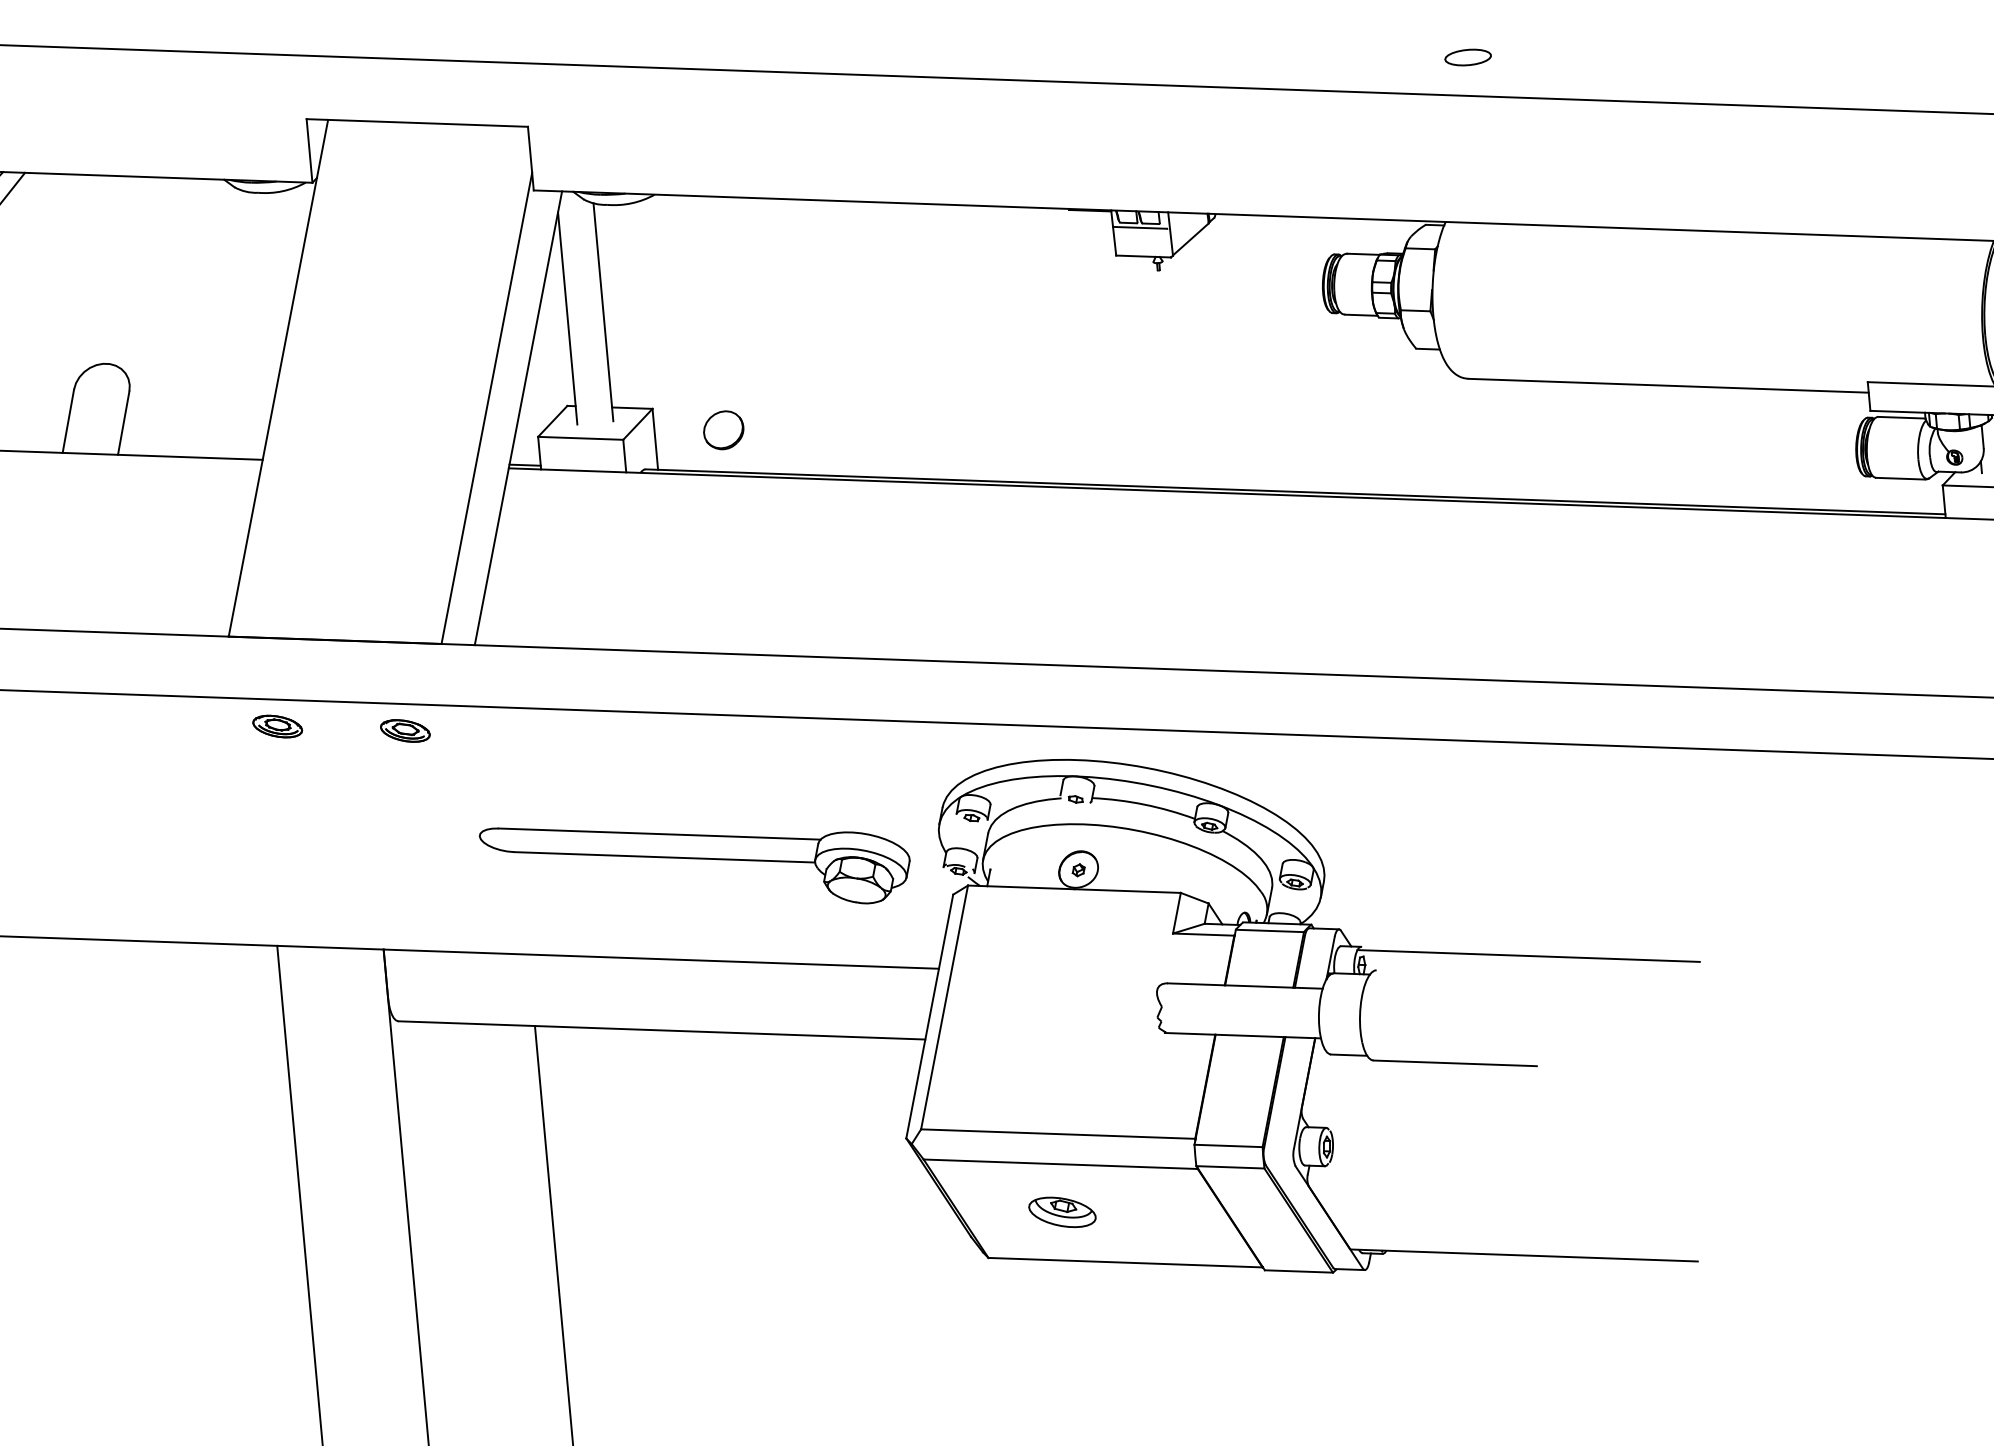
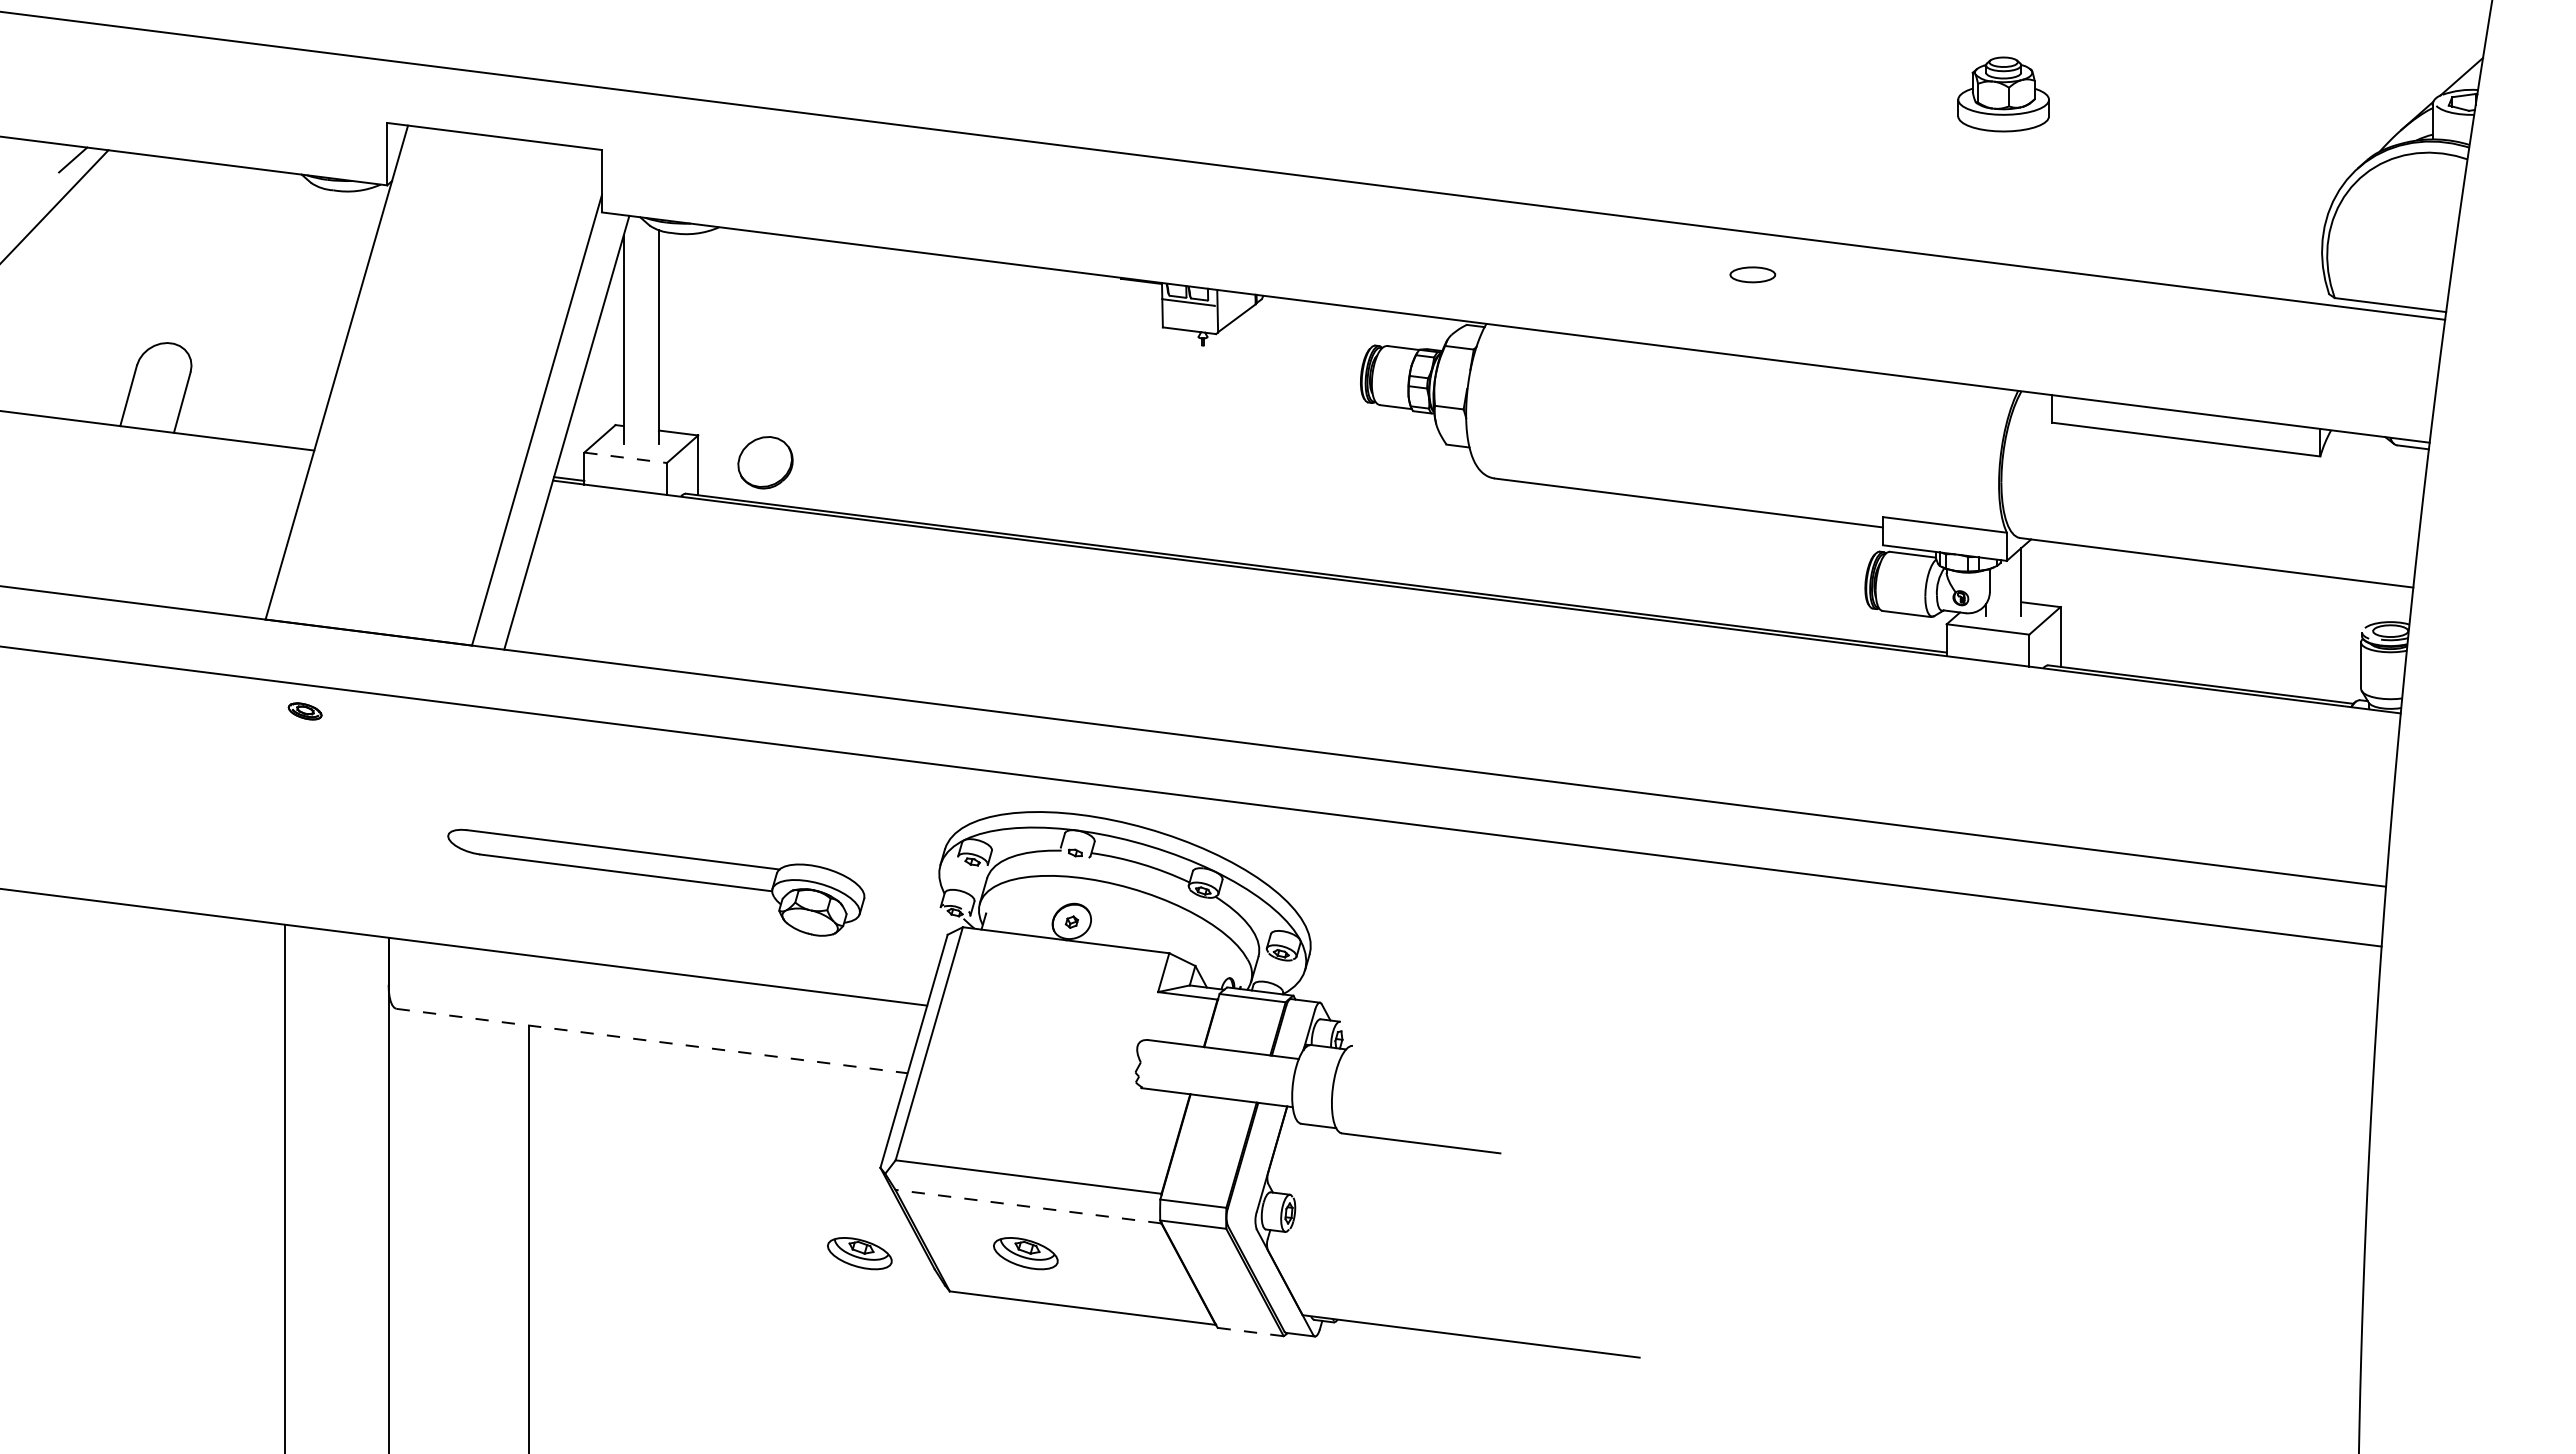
part: (1467, 57) -> (1752, 274), moved
part: (723, 430) -> (765, 462), size x1.4
line: (580, 438) -> (625, 457), solid -> dashed
part: (276, 726) -> (304, 711), size x0.7
part: (404, 730) -> (428, 726), removed
part: (696, 864) -> (656, 882), moved
line: (1529, 956) -> (1502, 1045), removed
line: (662, 1030) -> (652, 1041), solid -> dashed
line: (1060, 1164) -> (1028, 1206), solid -> dashed
part: (892, 1227) -> (859, 1253), added
line: (1299, 1271) -> (1251, 1332), solid -> dashed

